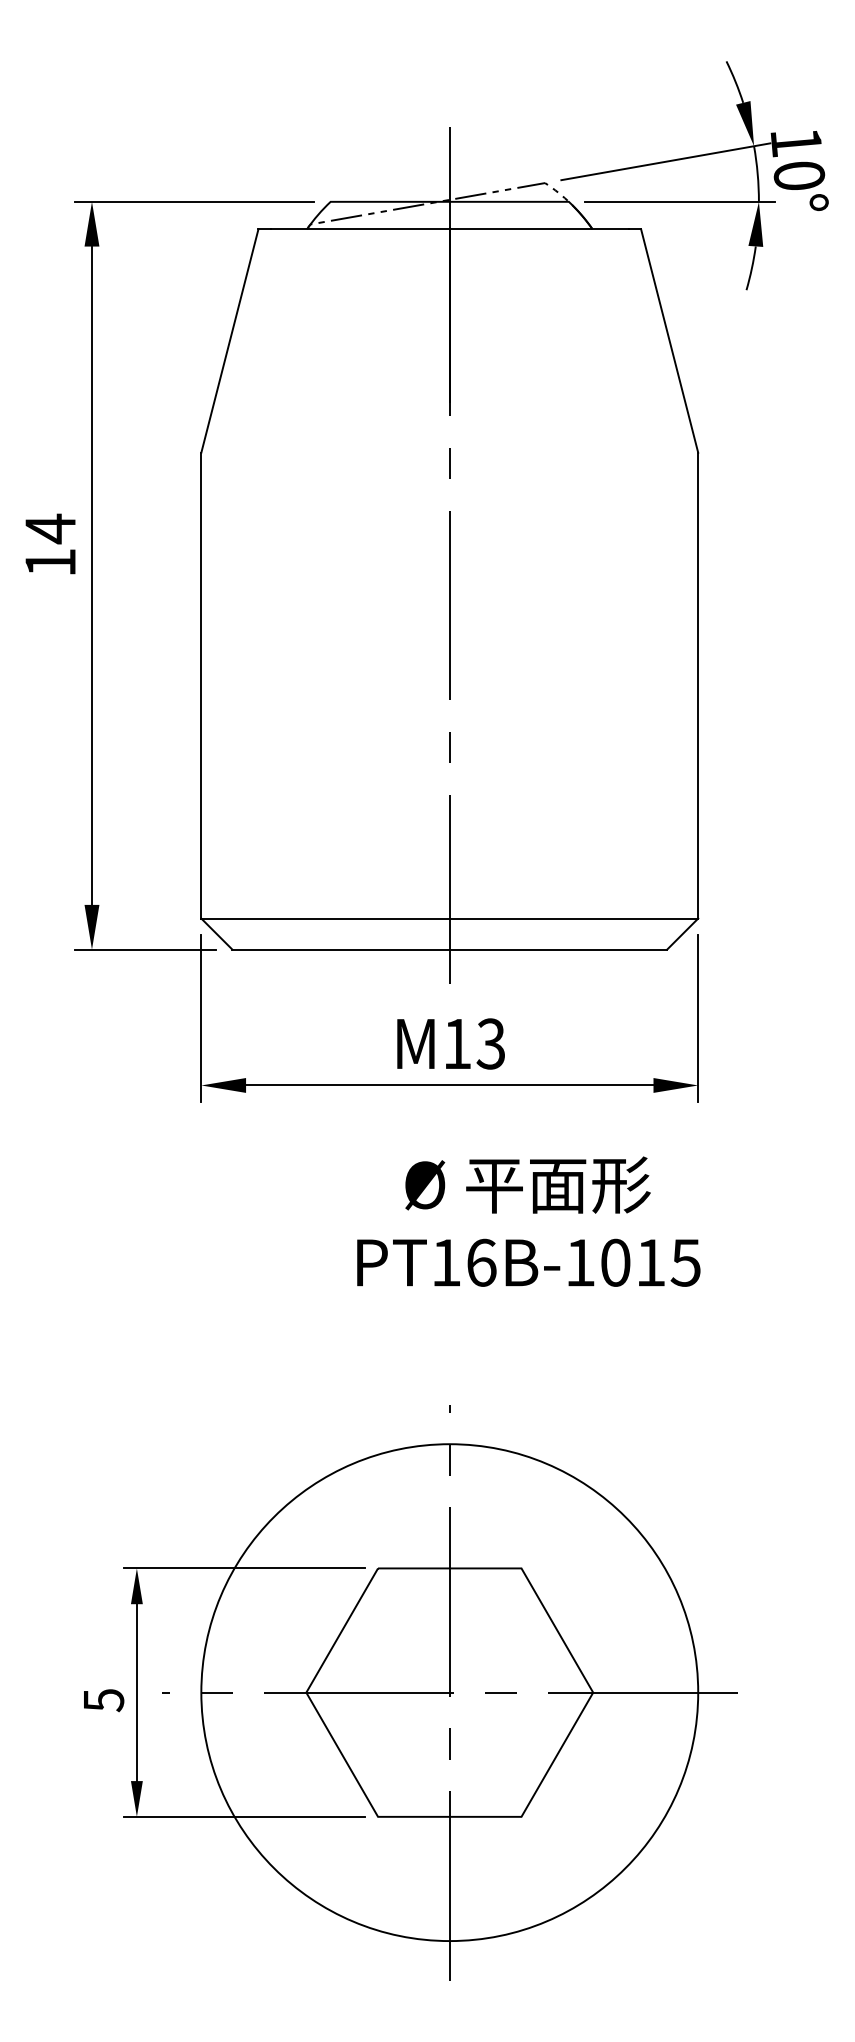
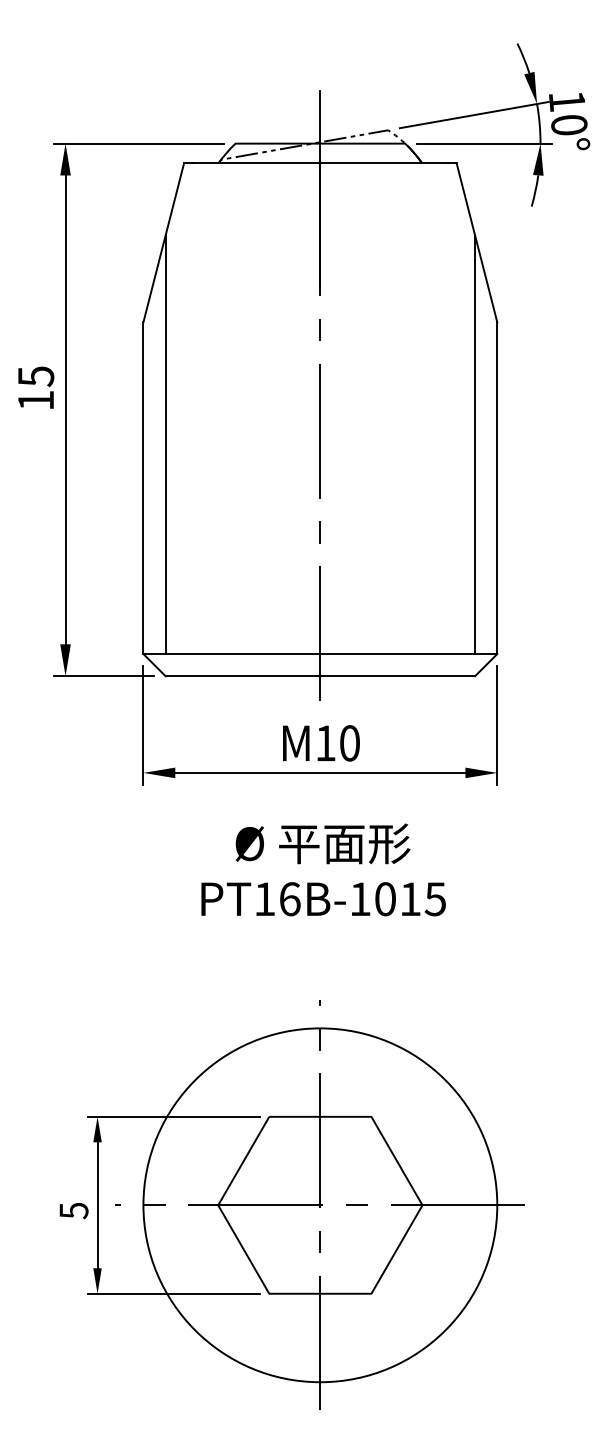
text: (51, 528) -> (36, 376), 14 -> 15
line: (232, 624) -> (165, 444), added
line: (667, 624) -> (475, 444), added
text: (490, 1044) -> (349, 743), 13 -> 10
text: (528, 1221) -> (323, 869), moved

